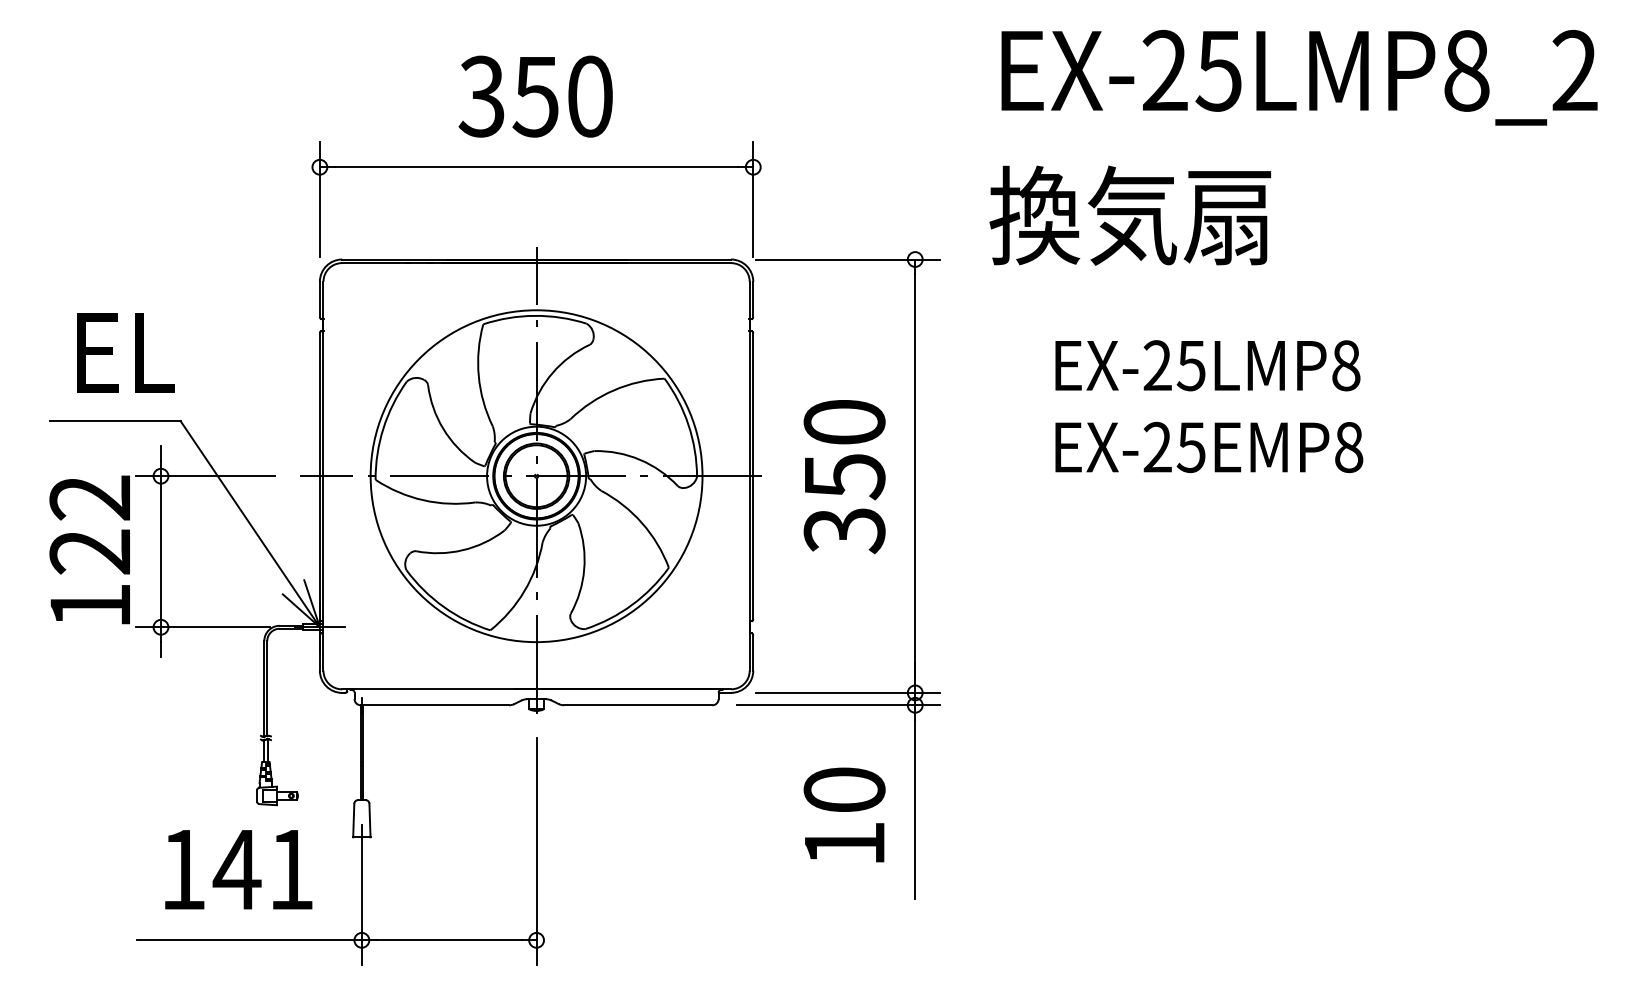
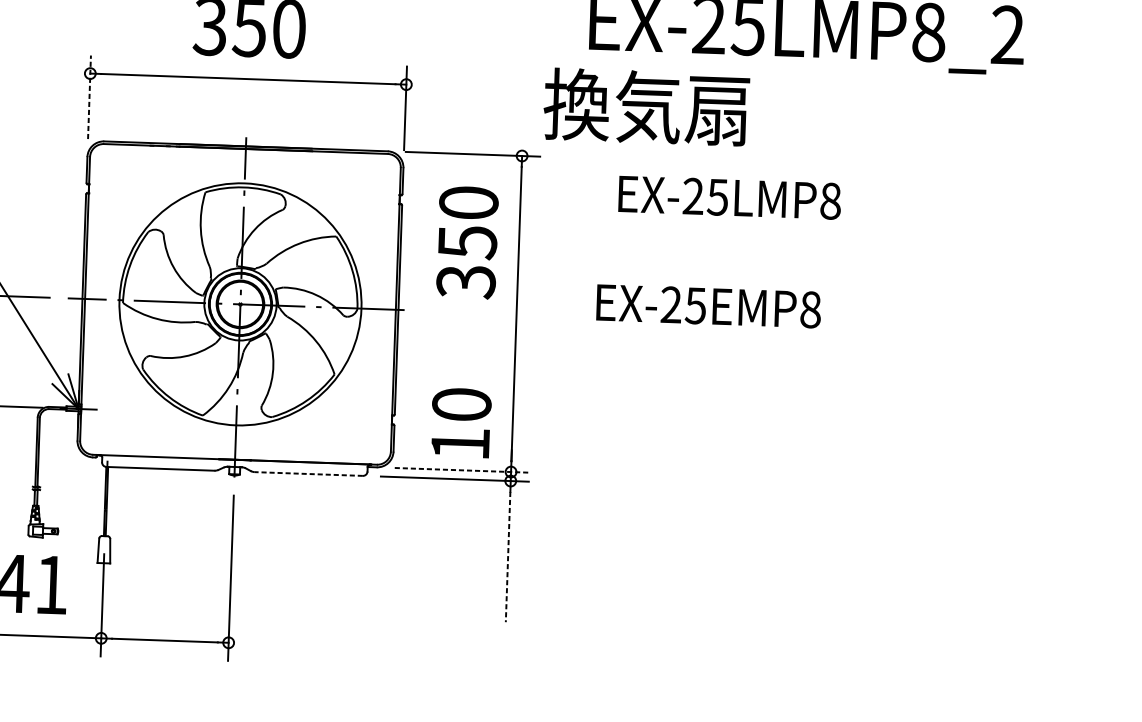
line: (319, 199) -> (89, 97), solid -> dashed
text: (1130, 215) -> (646, 107), moved
text: (1207, 365) -> (729, 197), moved
text: (1209, 447) -> (709, 306), moved
text: (844, 477) -> (467, 243), moved
line: (848, 692) -> (462, 470), solid -> dashed
line: (637, 705) -> (308, 474), solid -> dashed
line: (915, 810) -> (508, 557), solid -> dashed
text: (844, 814) -> (461, 422), moved

